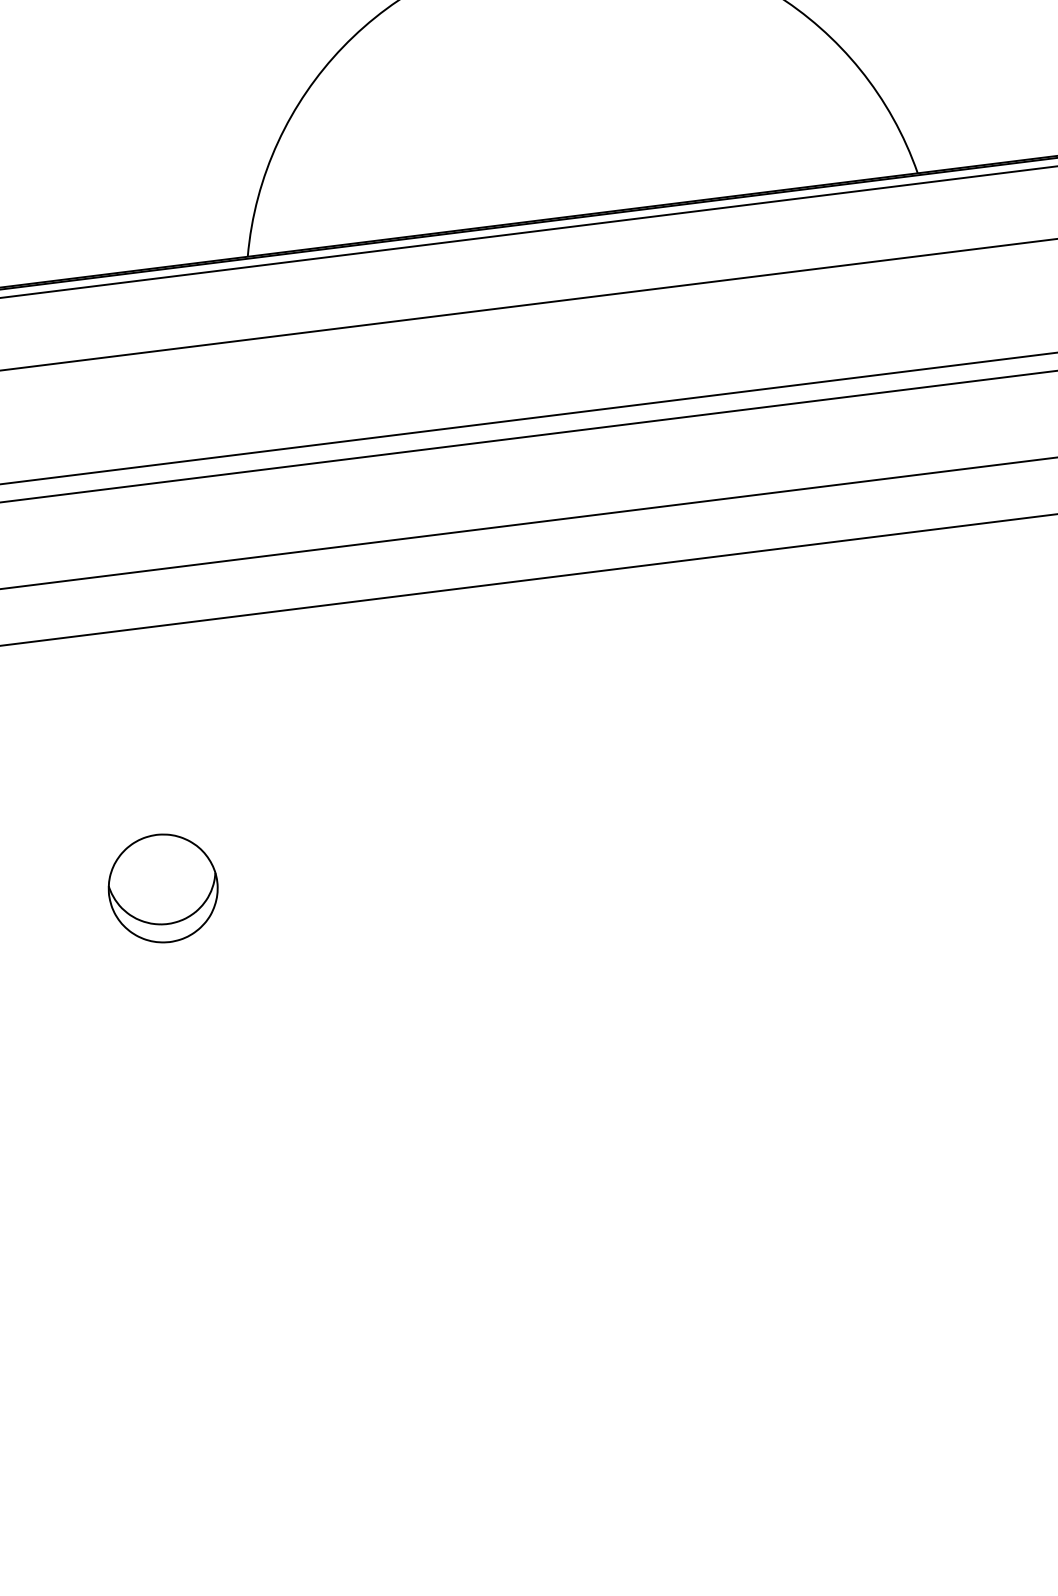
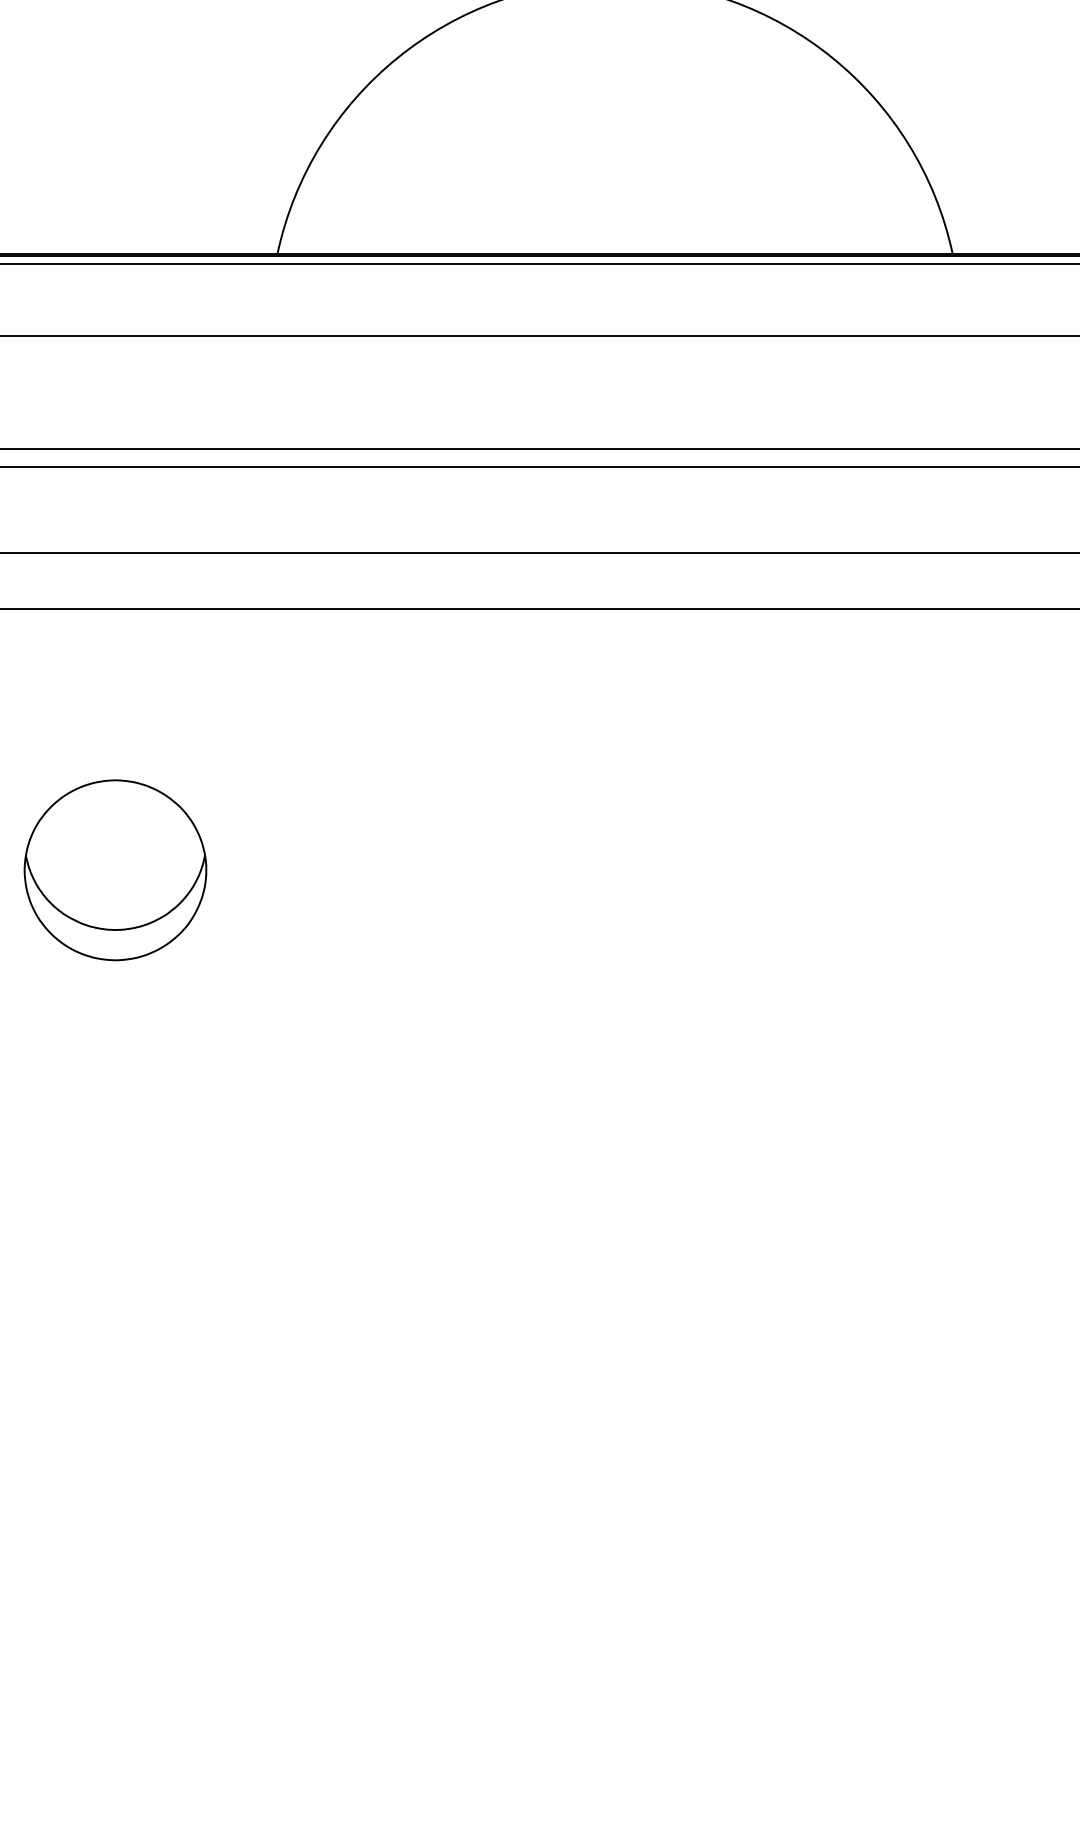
part: (163, 888) -> (115, 870), size x1.67

